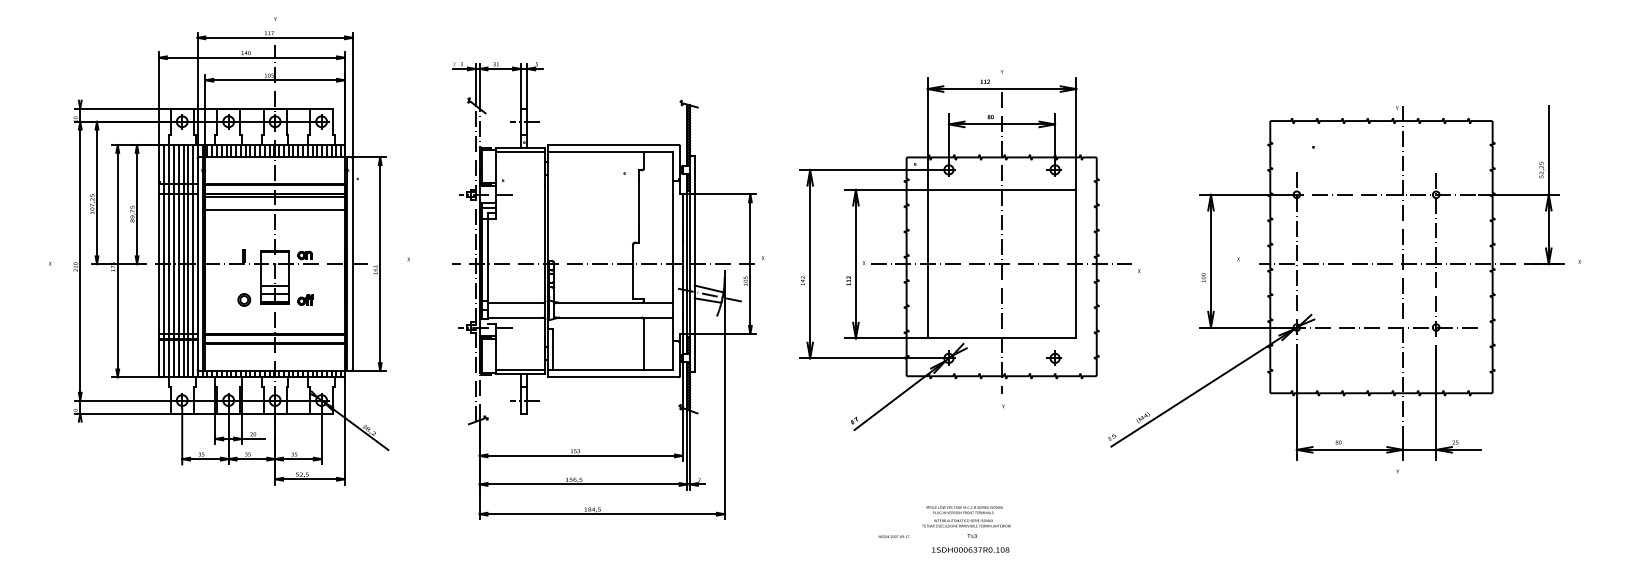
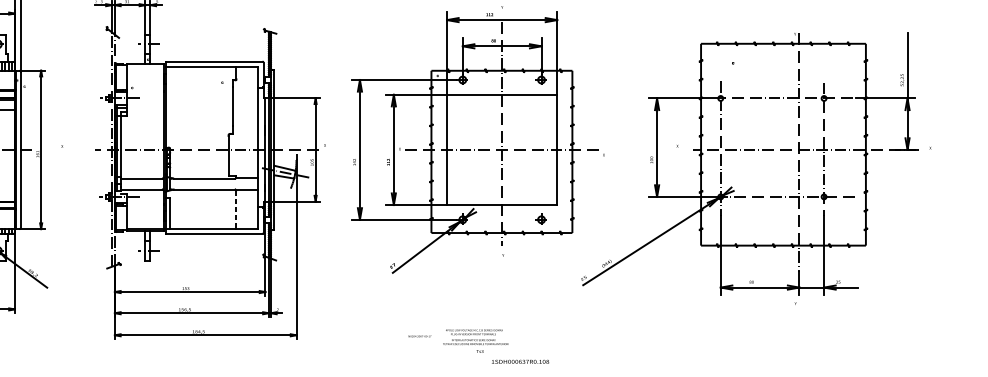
line: (520, 152) -> (145, 67), removed
line: (643, 343) -> (236, 208), solid -> dashed
text: (893, 536) -> (419, 336), moved
text: (970, 549) -> (520, 361), moved

